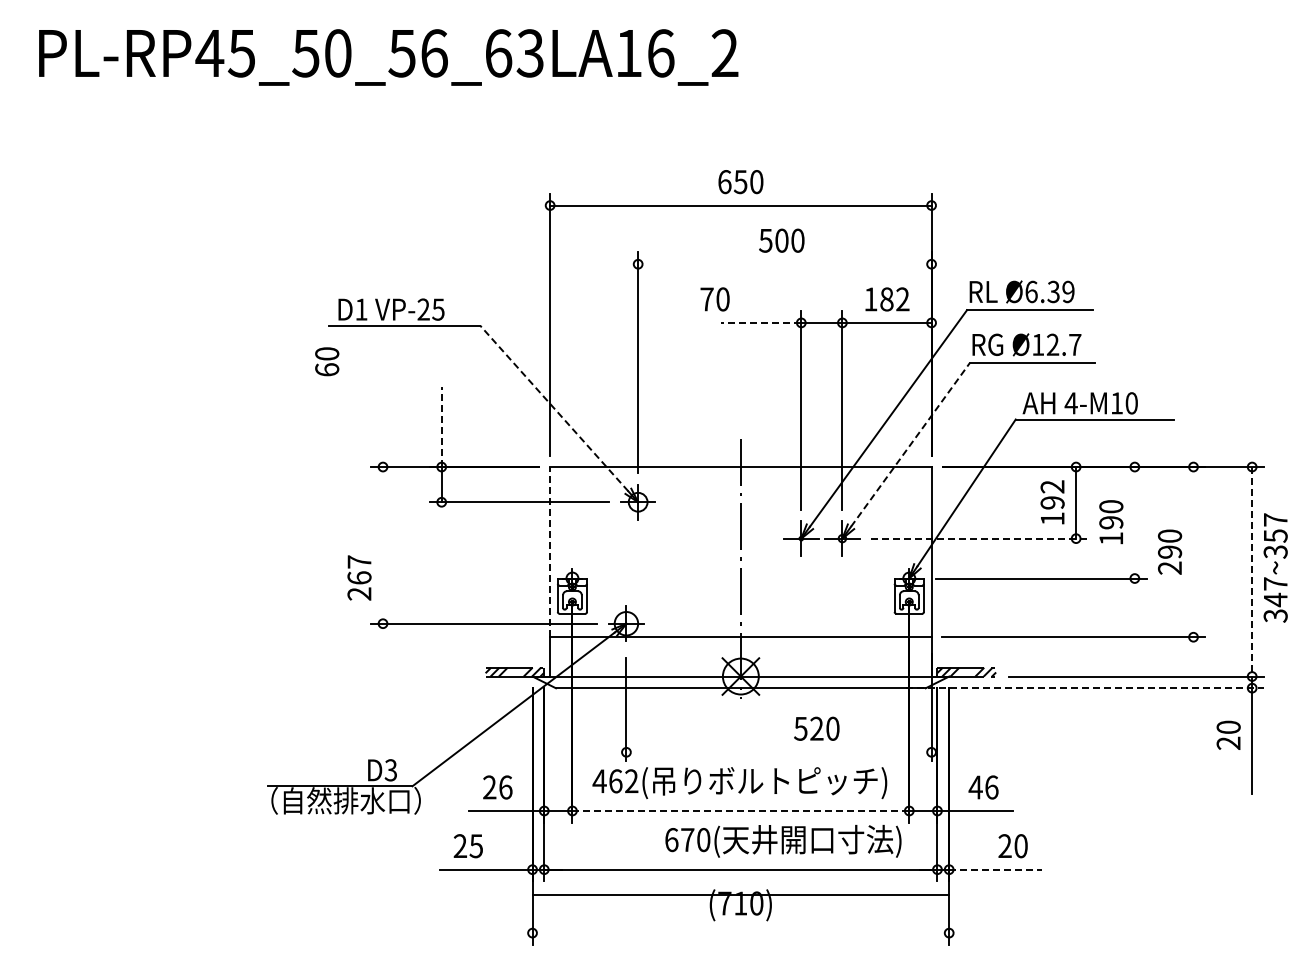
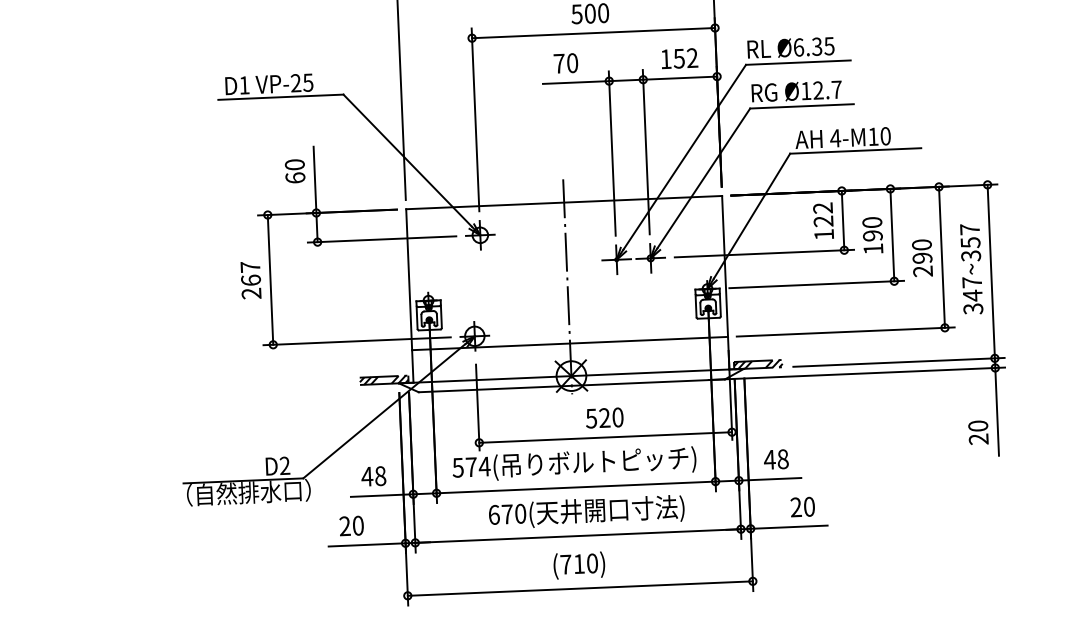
line: (784, 264) -> (593, 33), added
text: (1068, 291) -> (829, 45), Ø6.39 -> Ø6.35
text: (714, 299) -> (565, 63), moved
text: (886, 299) -> (678, 58), 182 -> 152
line: (761, 322) -> (576, 82), dashed -> solid
text: (327, 361) -> (295, 171), moved
line: (554, 408) -> (407, 160), dashed -> solid
line: (441, 427) -> (314, 180), dashed -> solid
line: (910, 444) -> (703, 178), dashed -> solid
text: (1052, 502) -> (823, 221), 192 -> 122
line: (1134, 522) -> (892, 234), added
line: (980, 538) -> (765, 253), dashed -> solid
line: (383, 545) -> (270, 279), added
line: (550, 551) -> (409, 279), dashed -> solid
line: (1193, 552) -> (941, 257), added
text: (1275, 567) -> (971, 268), moved
line: (1252, 571) -> (991, 271), dashed -> solid
text: (359, 577) -> (251, 279), moved
line: (1085, 688) -> (857, 374), dashed -> solid
text: (816, 728) -> (604, 417), moved
text: (1228, 734) -> (978, 432), moved
line: (778, 752) -> (605, 437), added
text: (390, 770) -> (284, 466), D3 -> D2
text: (615, 781) -> (471, 467), 462( -> 574(
text: (497, 787) -> (373, 476), 26 -> 48
text: (991, 787) -> (782, 459), 46 -> 48
line: (741, 810) -> (576, 487), dashed -> solid
text: (783, 841) -> (586, 512), moved
text: (476, 846) -> (358, 526), 25 -> 20
line: (996, 869) -> (789, 527), dashed -> solid
line: (740, 895) -> (580, 588), moved

